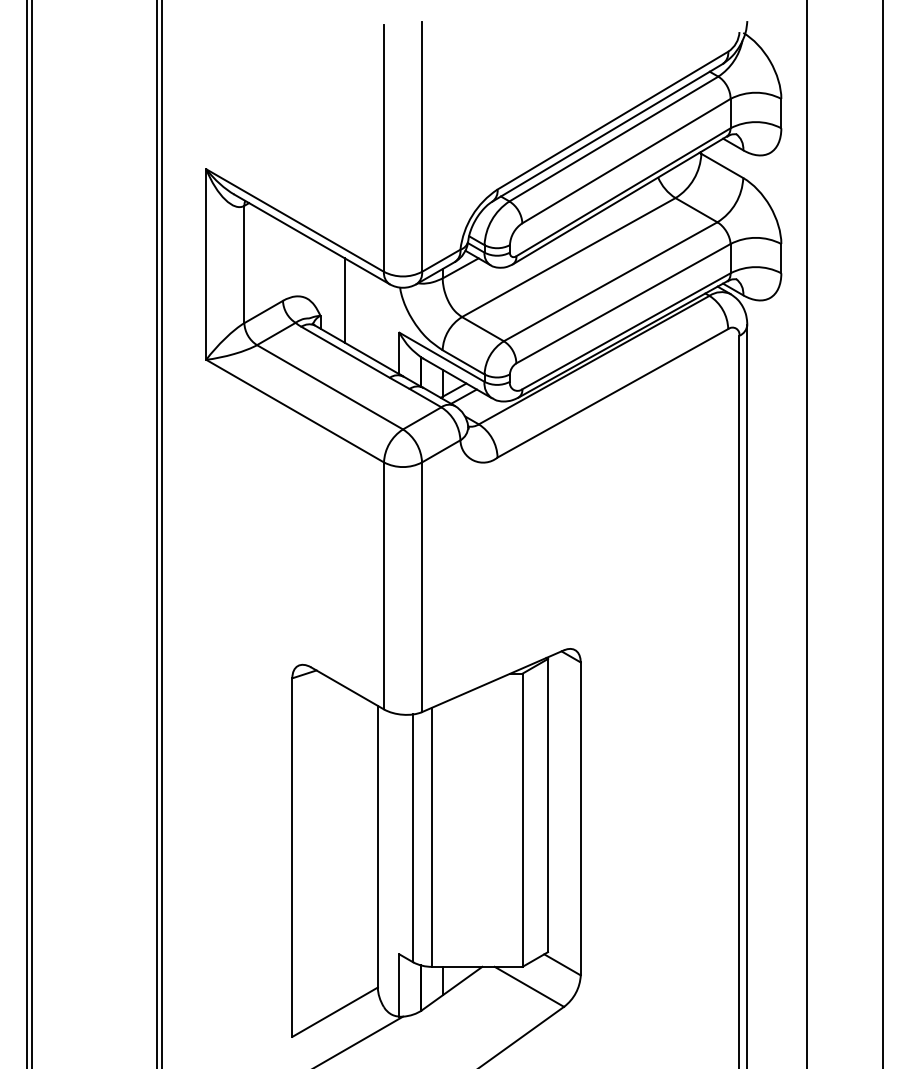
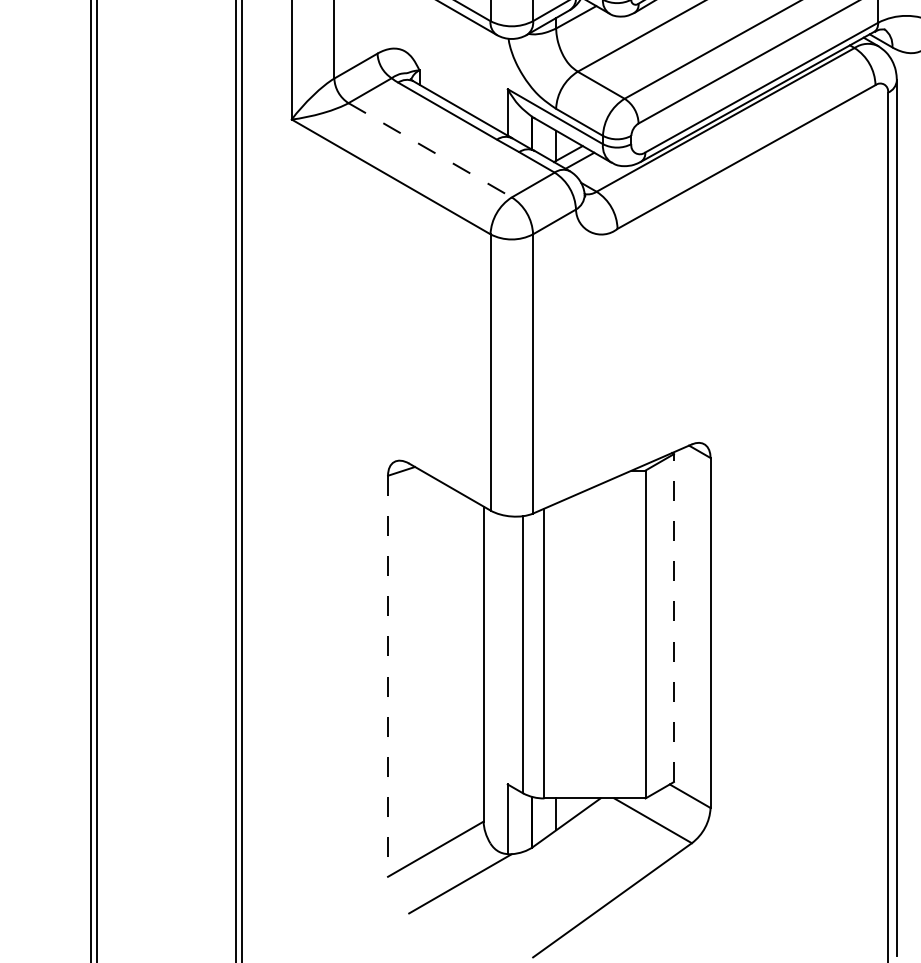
line: (344, 300) -> (446, 53), removed
line: (330, 387) -> (430, 150), solid -> dashed
line: (548, 805) -> (674, 618), solid -> dashed
line: (292, 858) -> (388, 677), solid -> dashed

